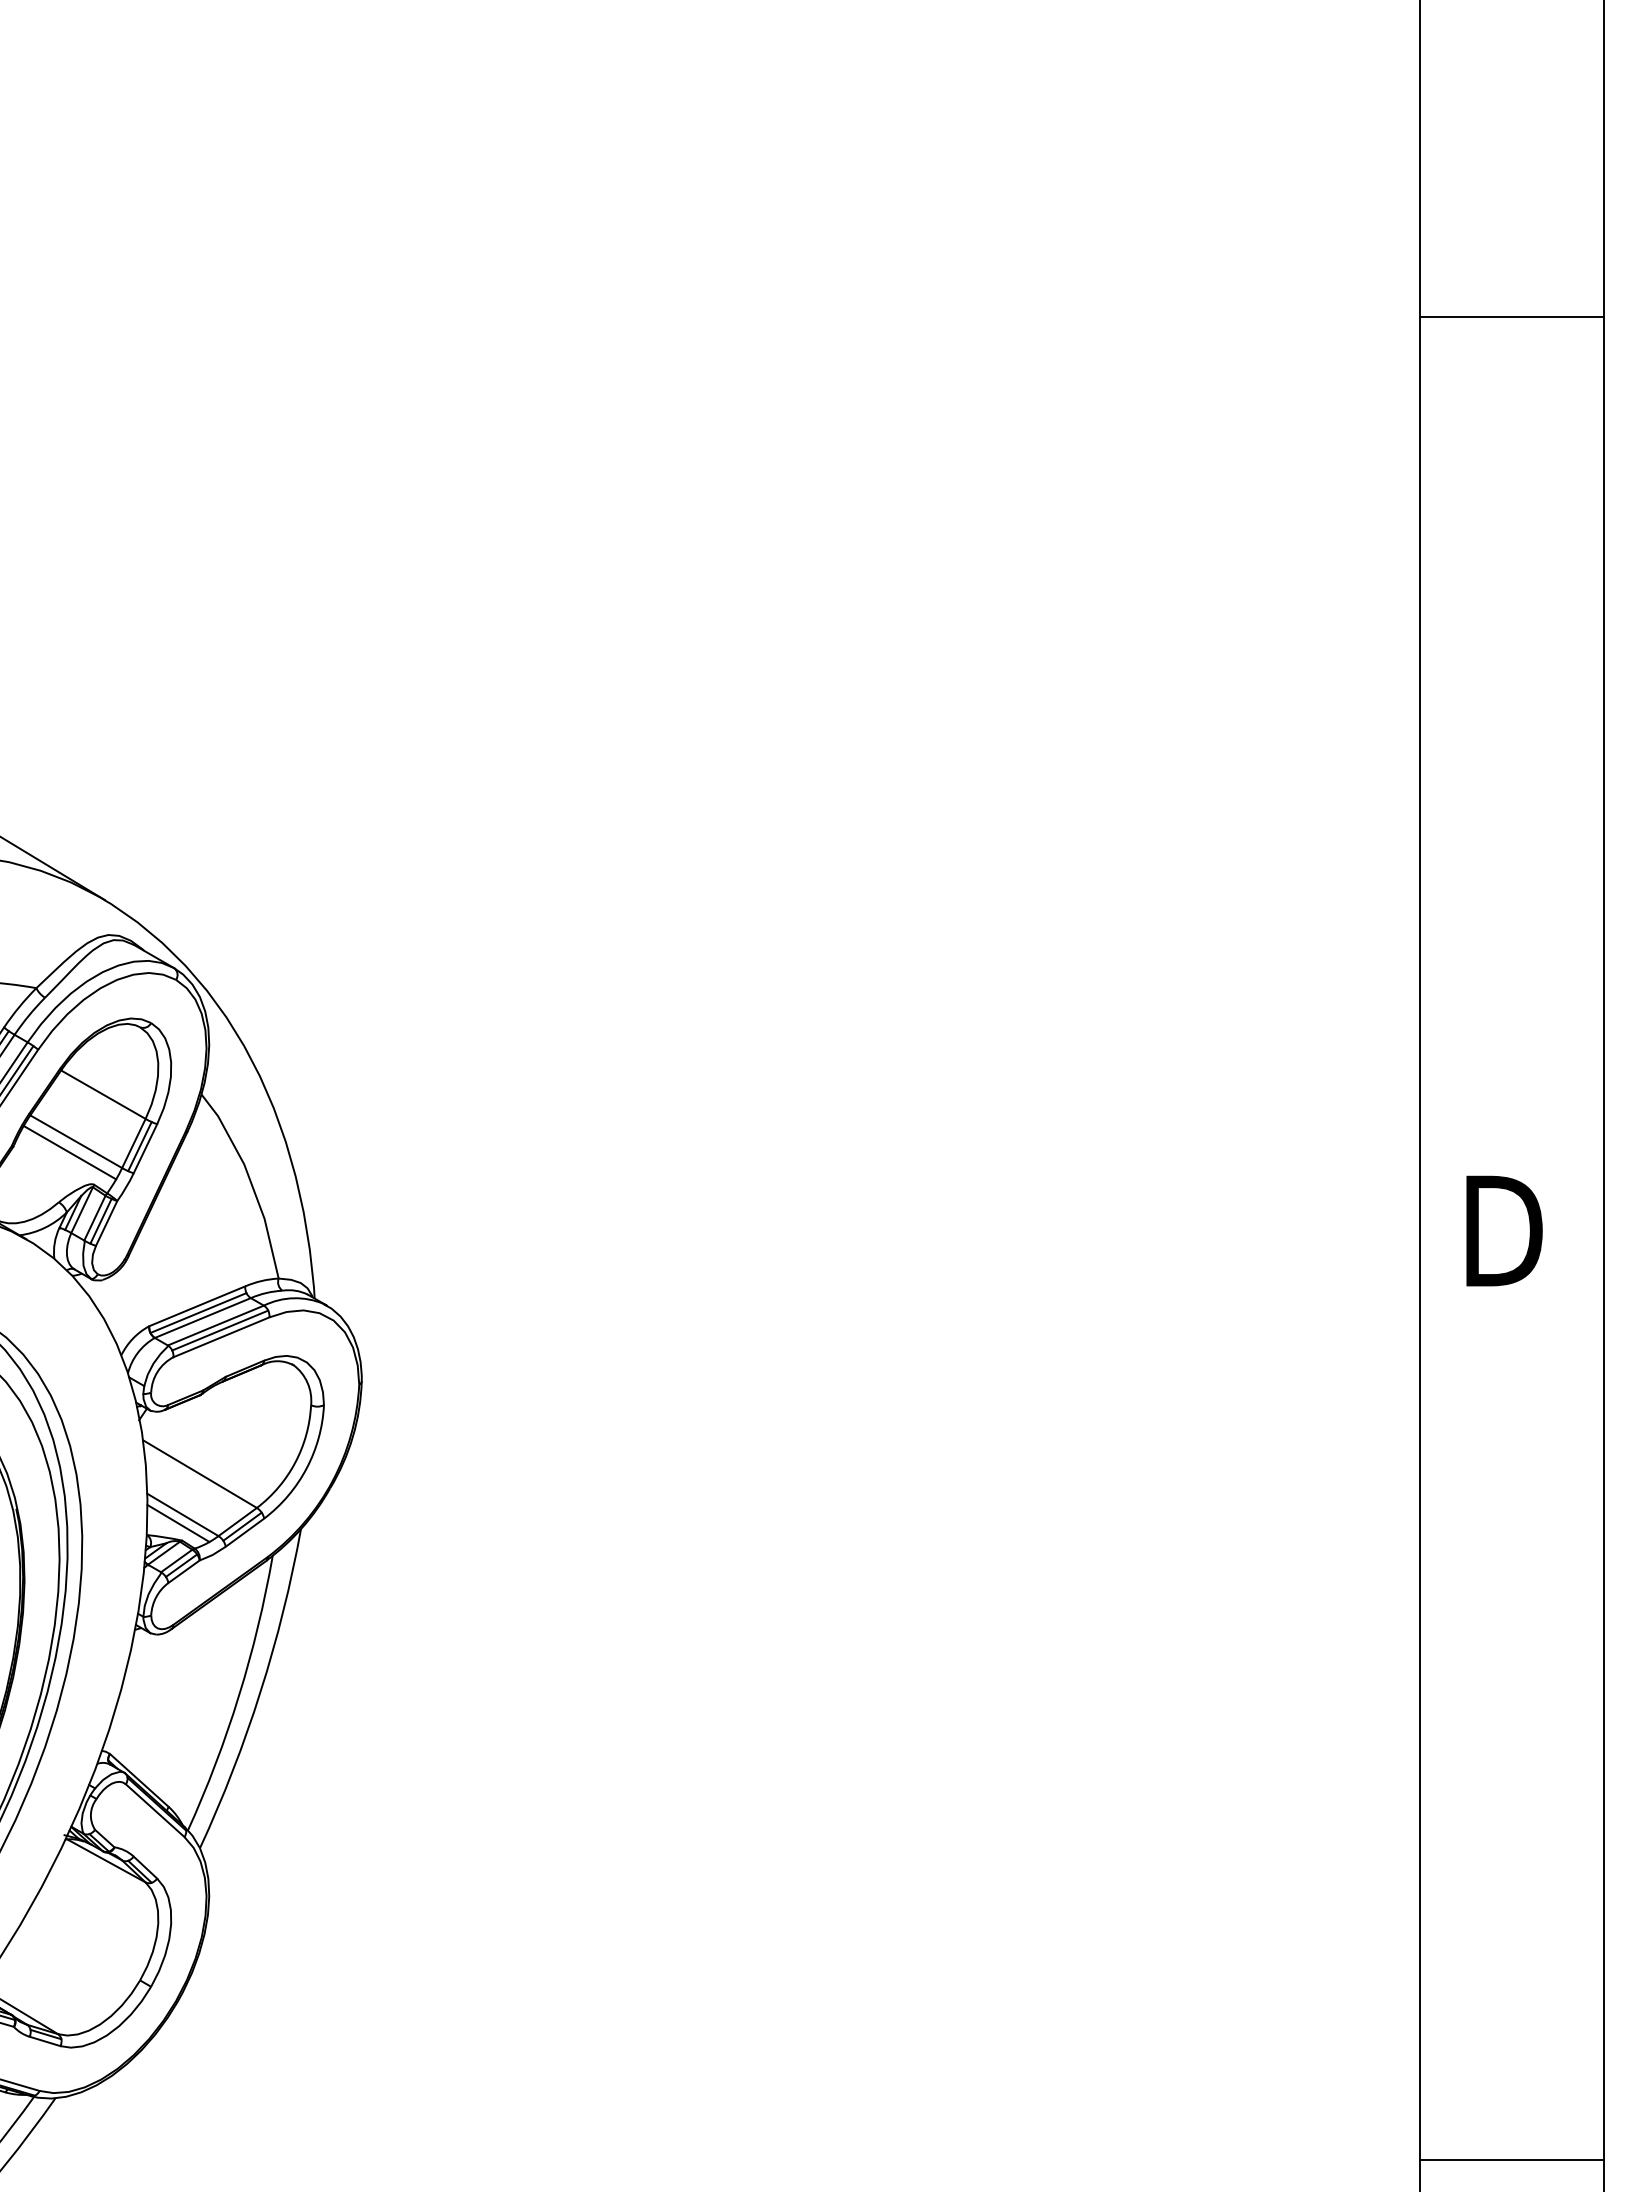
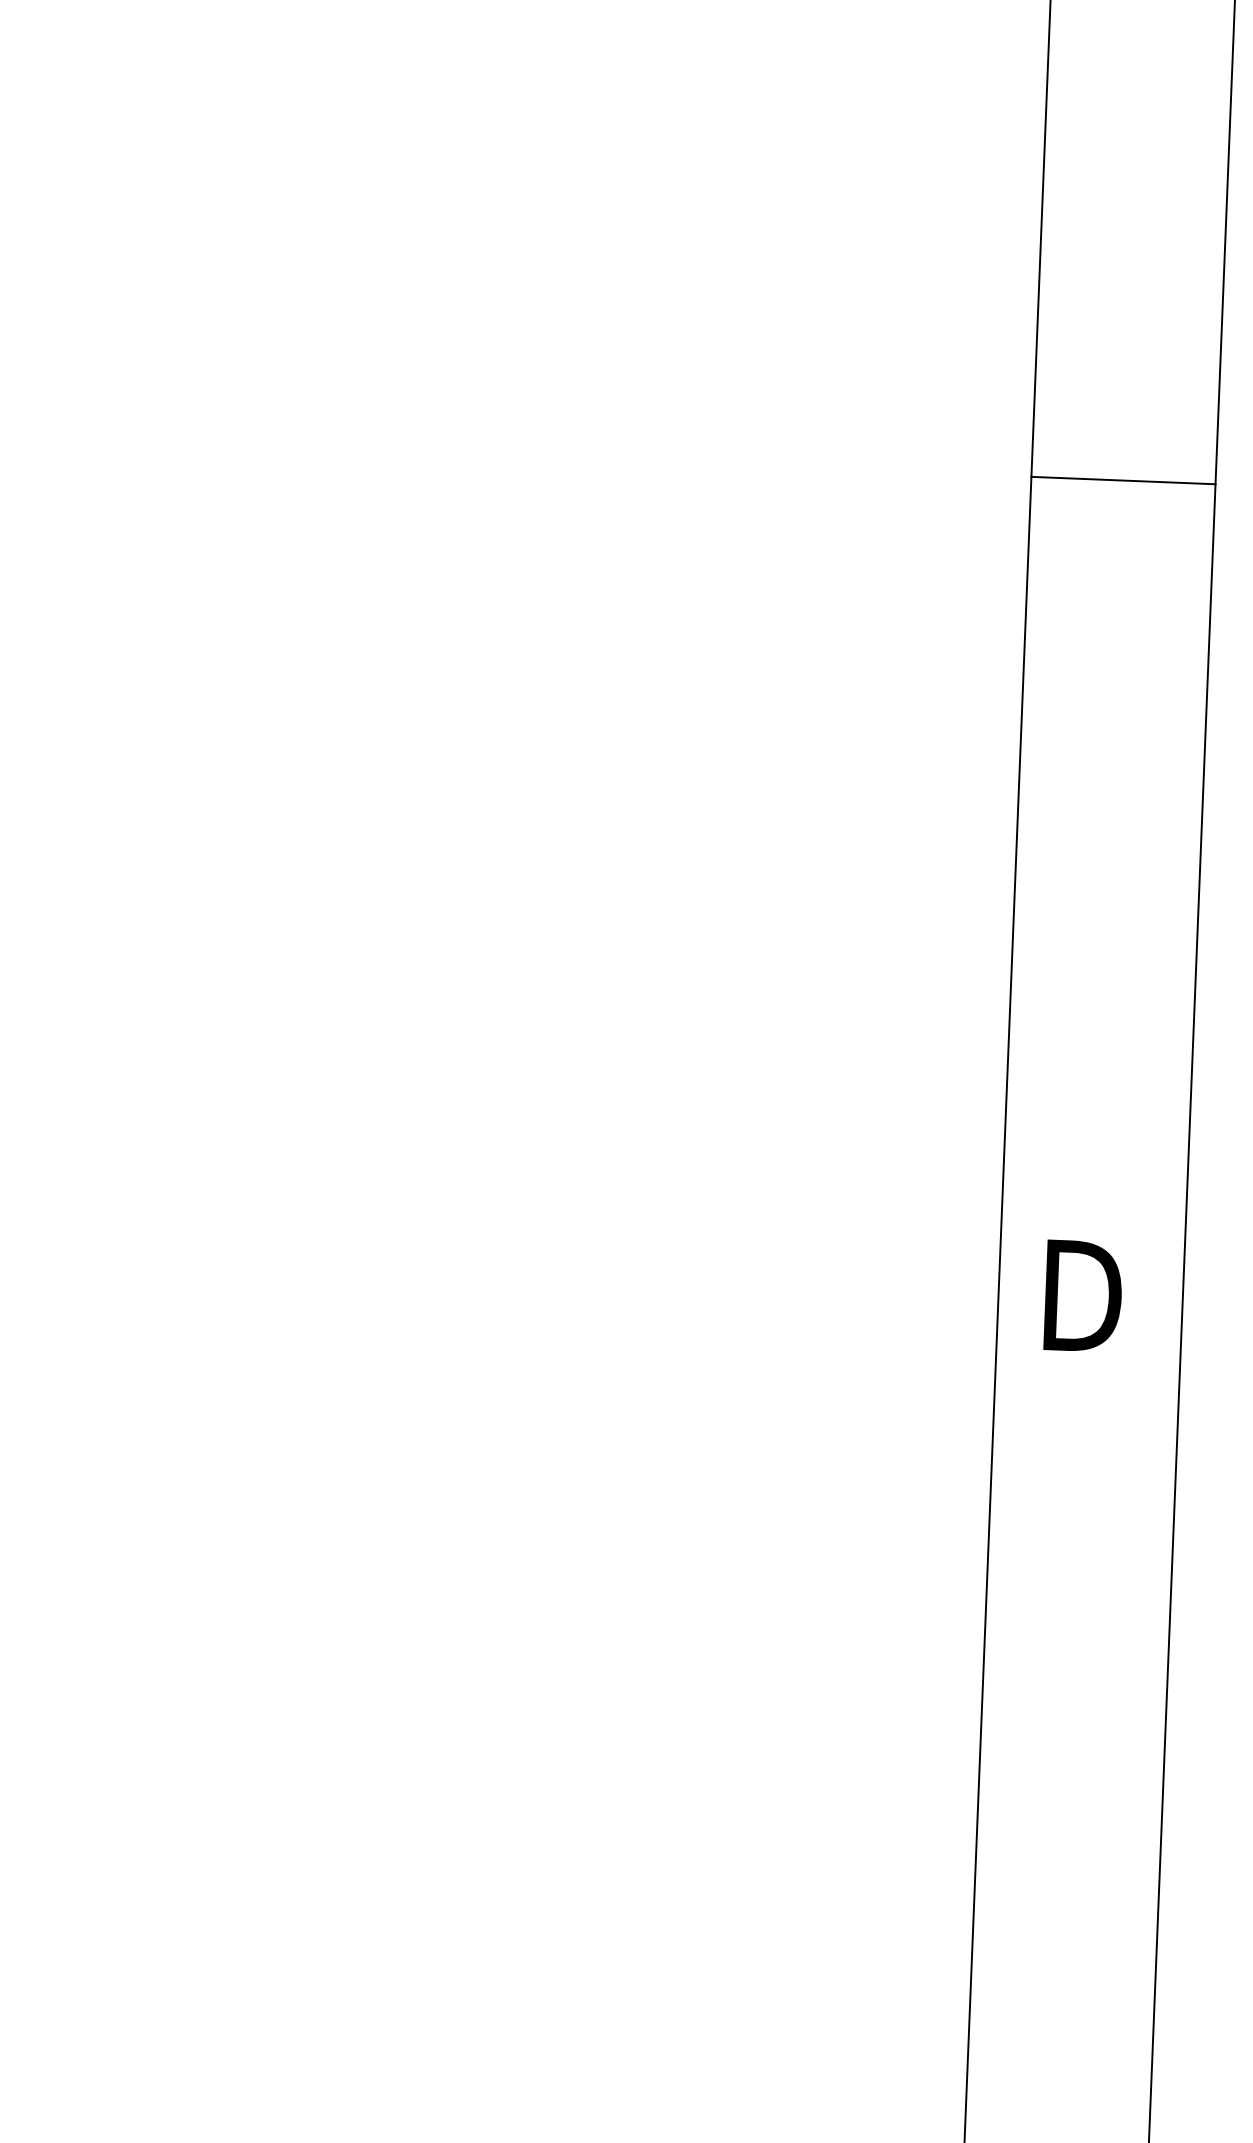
line: (1511, 317) -> (1123, 480), moved

